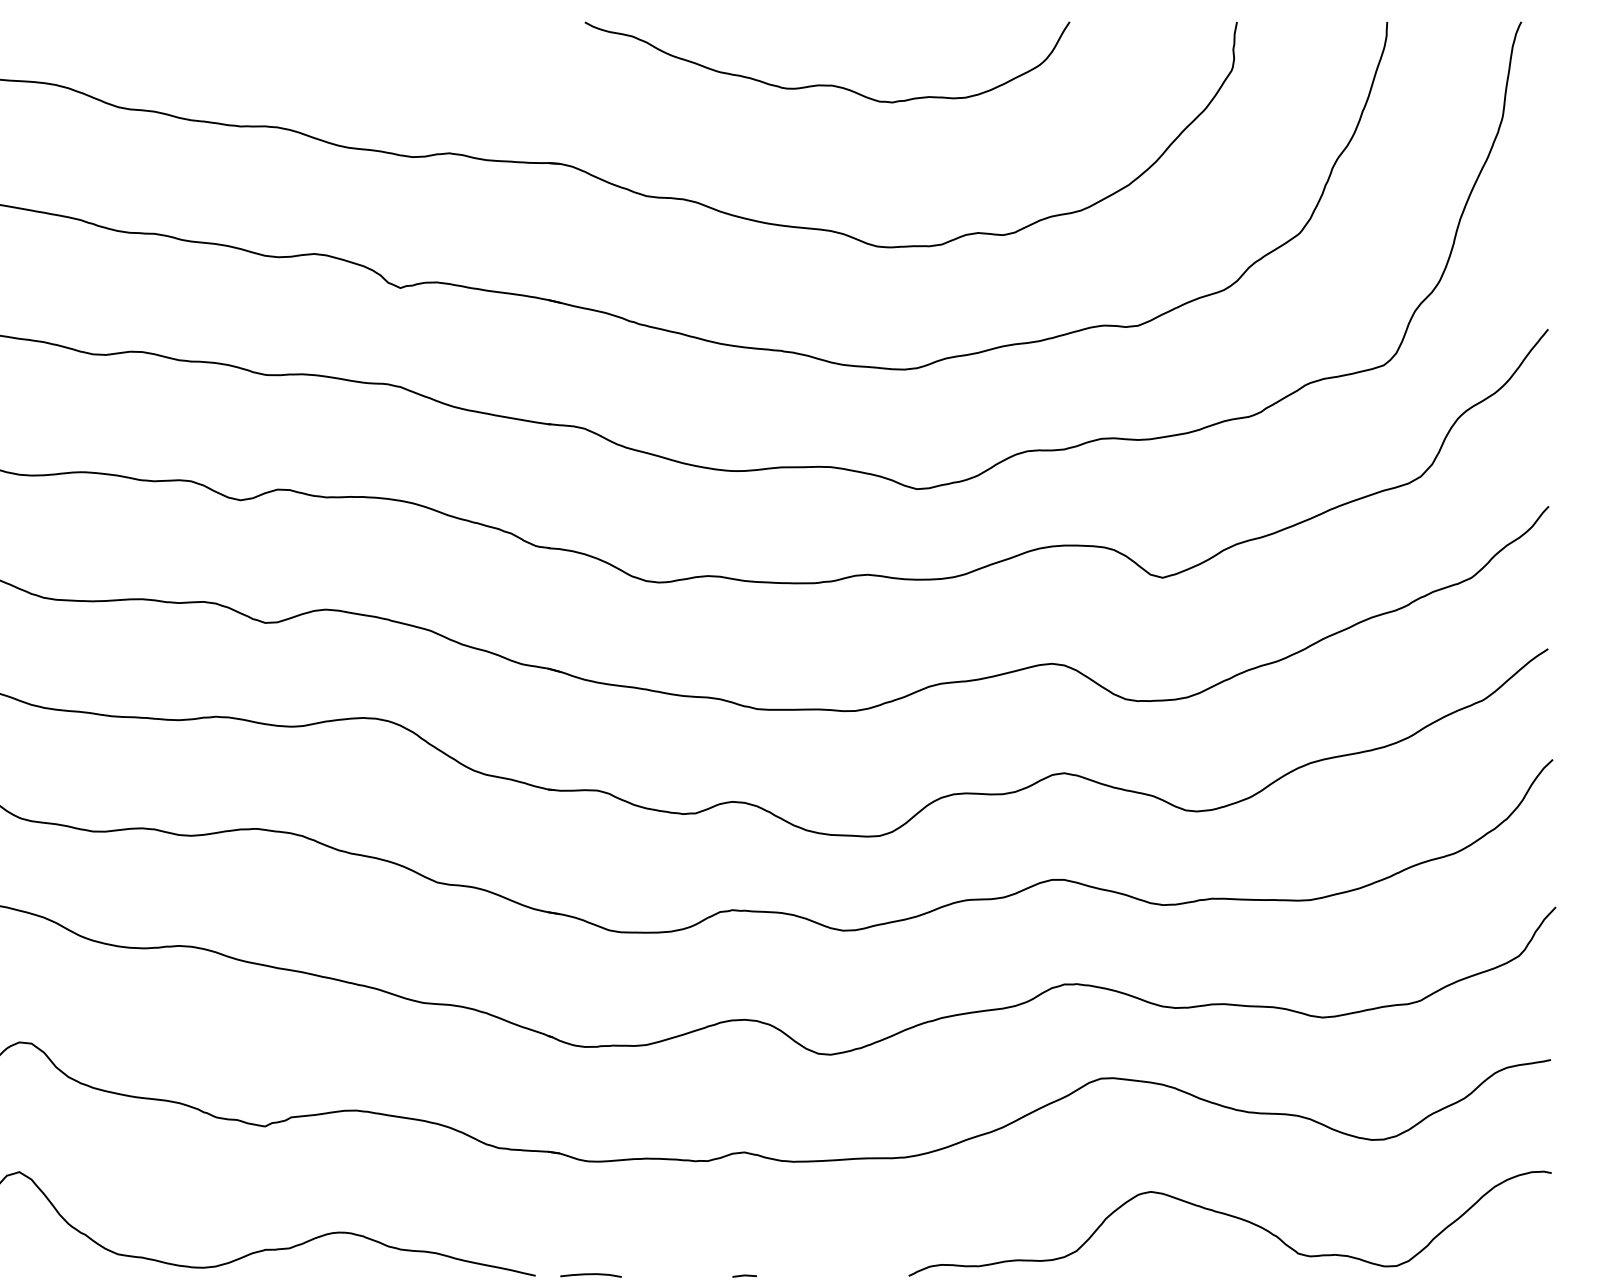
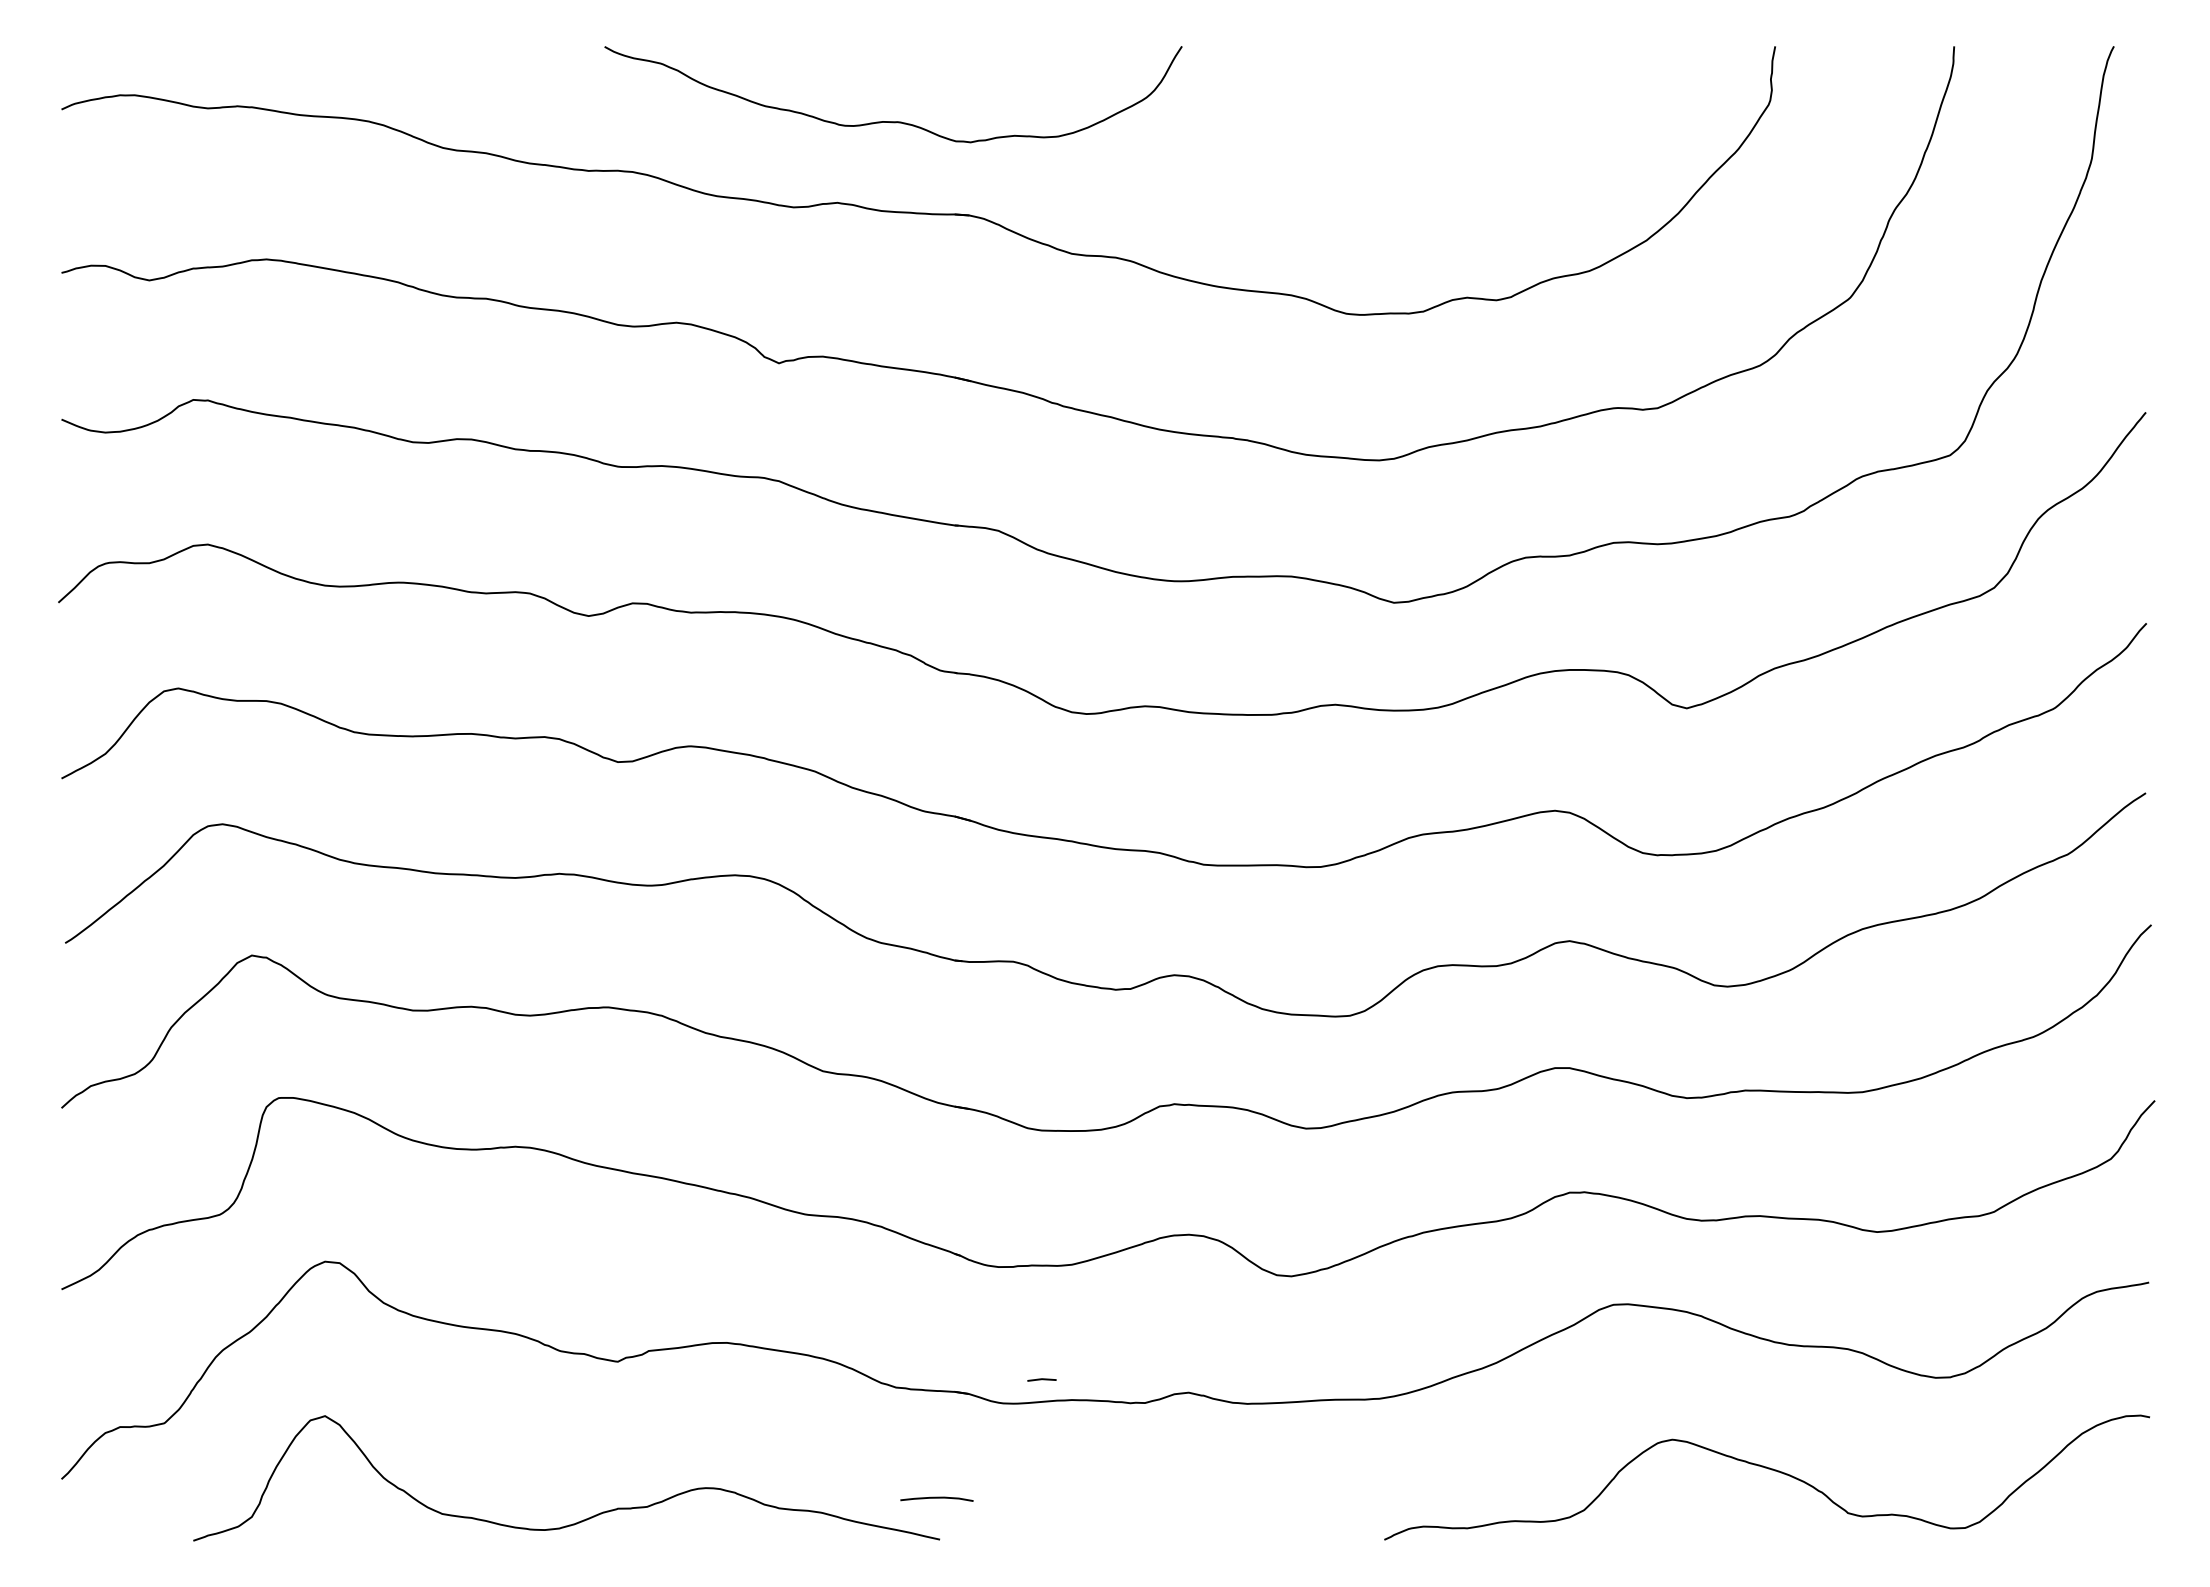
curve: (827, 85) -> (893, 121), moved
curve: (590, 1274) -> (936, 1498), moved
line: (744, 1275) -> (1041, 1379), moved

